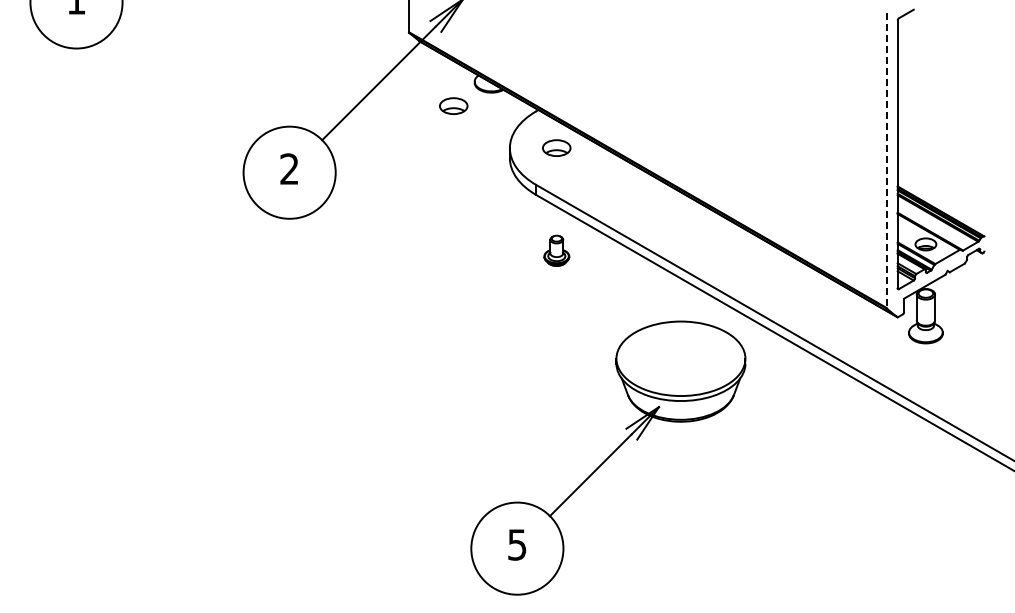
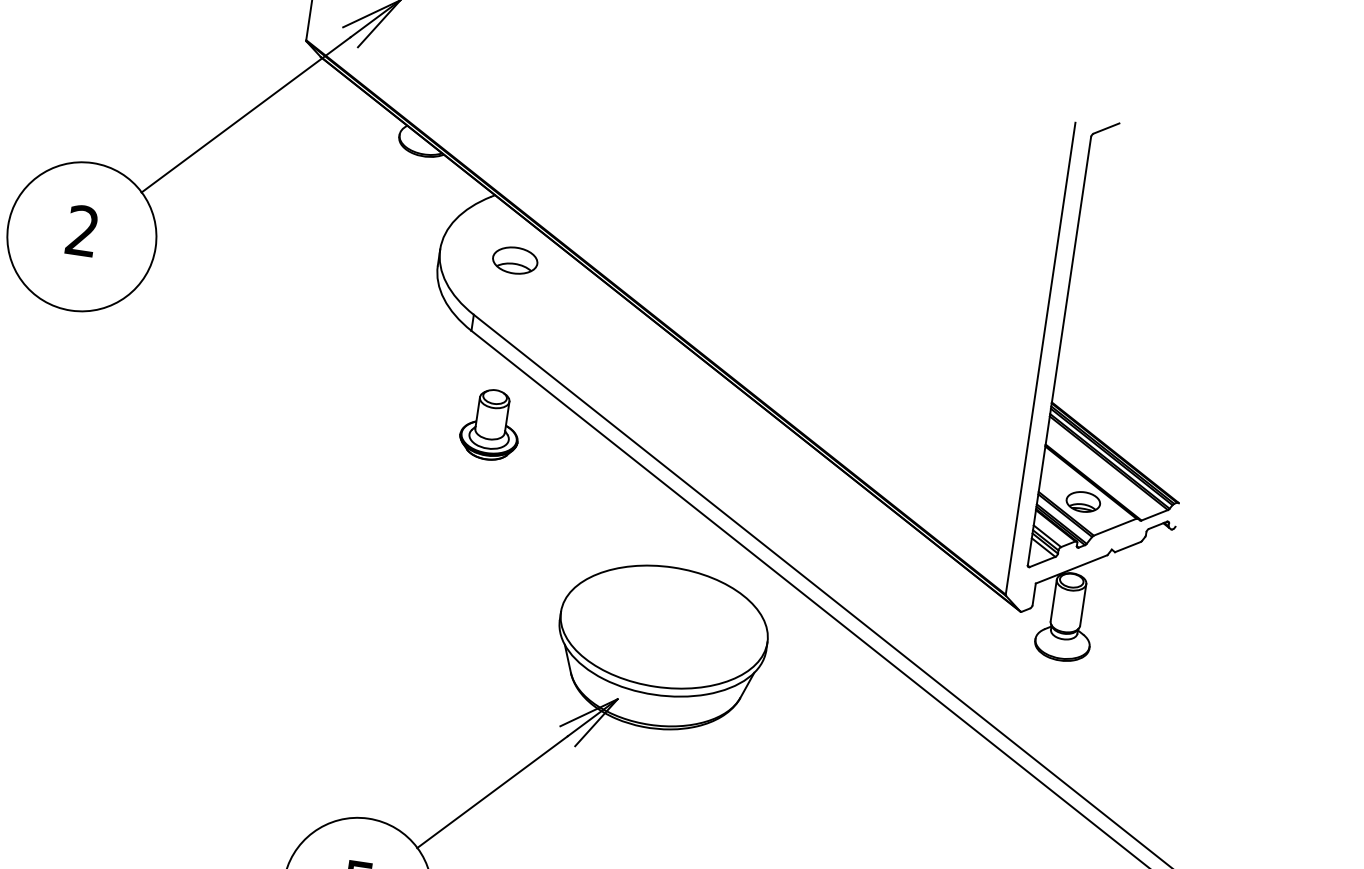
part: (453, 105) -> (360, 167), removed
line: (886, 161) -> (1039, 359), dashed -> solid
part: (556, 250) -> (490, 424), size x1.43

